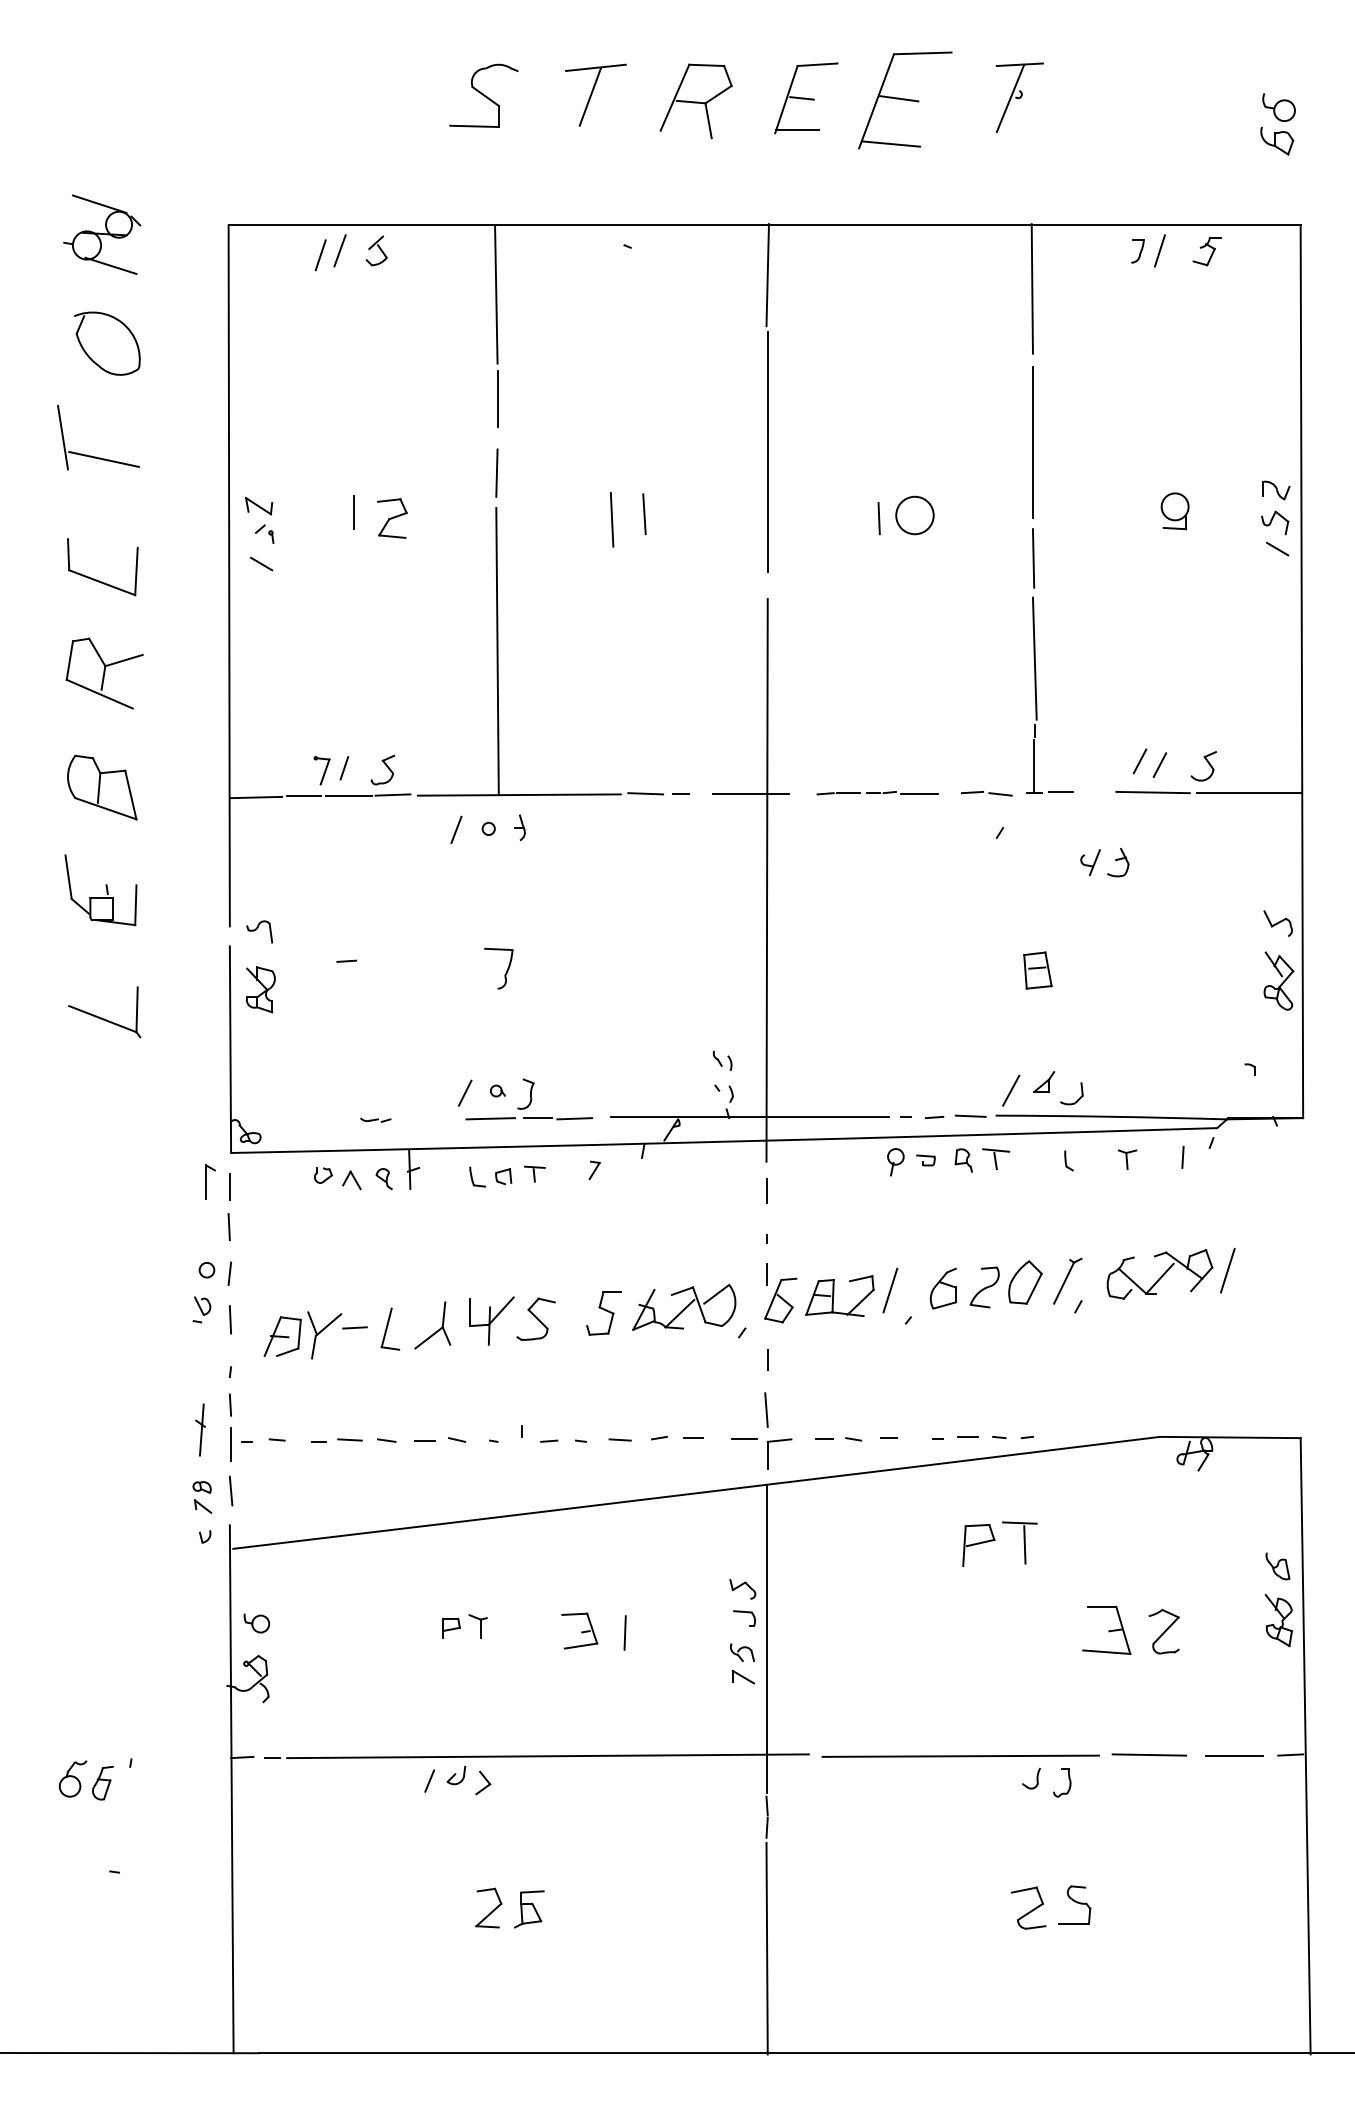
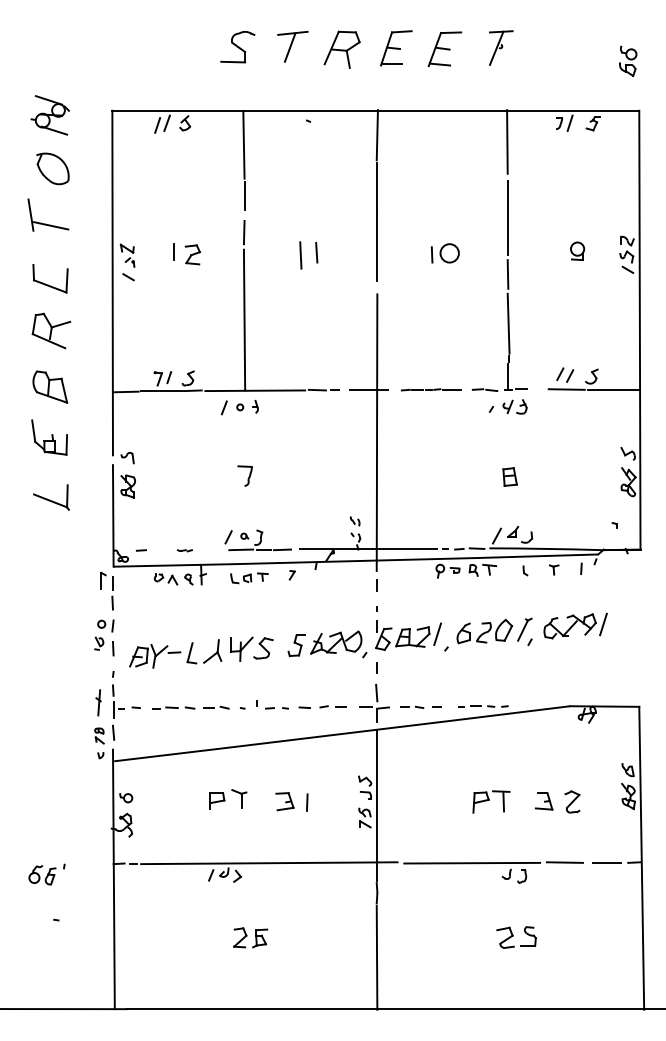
part: (904, 98) -> (444, 48), size x0.71
part: (1103, 861) -> (514, 406), moved
line: (344, 961) -> (140, 550), moved
part: (999, 1543) -> (491, 801), moved
part: (464, 1626) -> (228, 799), size x1.67
part: (1107, 1630) -> (544, 801), size x0.71

